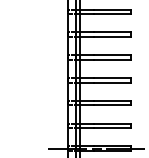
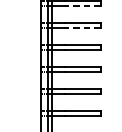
line: (112, 14) -> (83, 6), solid -> dashed
line: (112, 36) -> (83, 27), solid -> dashed

